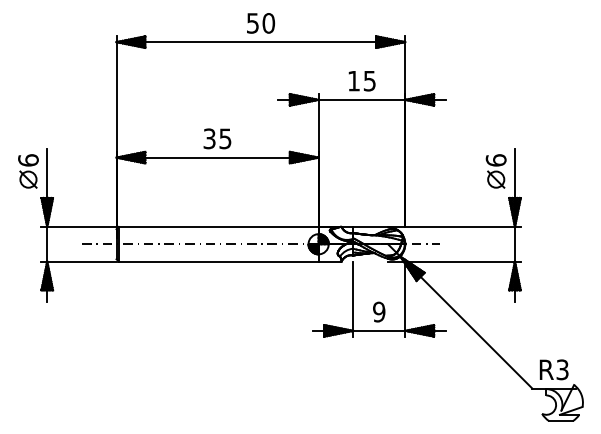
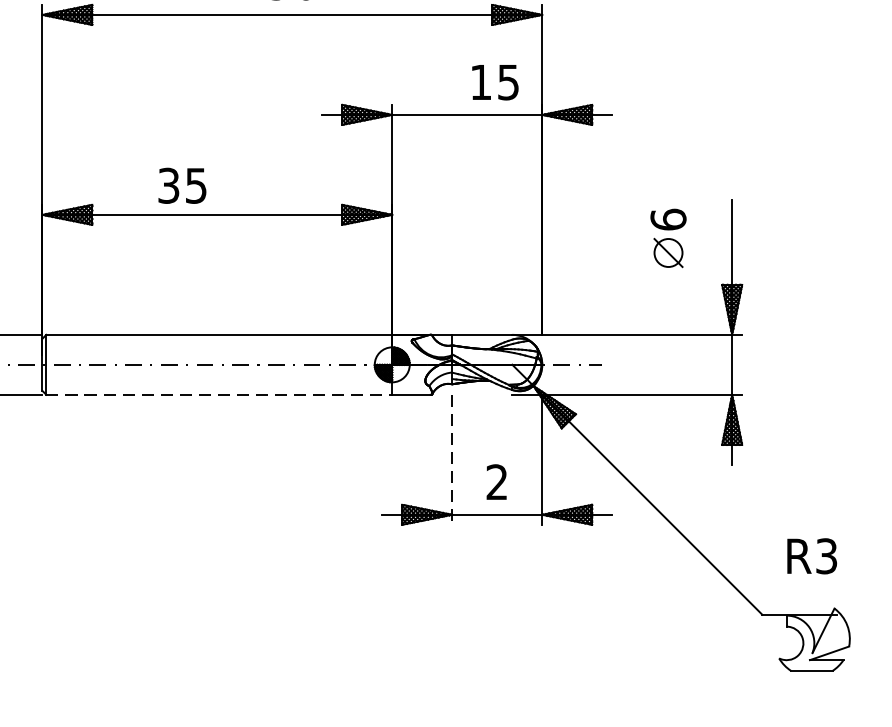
text: (361, 81) -> (494, 83), moved
text: (217, 138) -> (182, 185), moved
part: (495, 171) -> (667, 238), moved
line: (218, 261) -> (218, 394), solid -> dashed
line: (353, 299) -> (452, 460), solid -> dashed
text: (379, 311) -> (497, 481), 9 -> 2
text: (553, 369) -> (810, 555), moved

